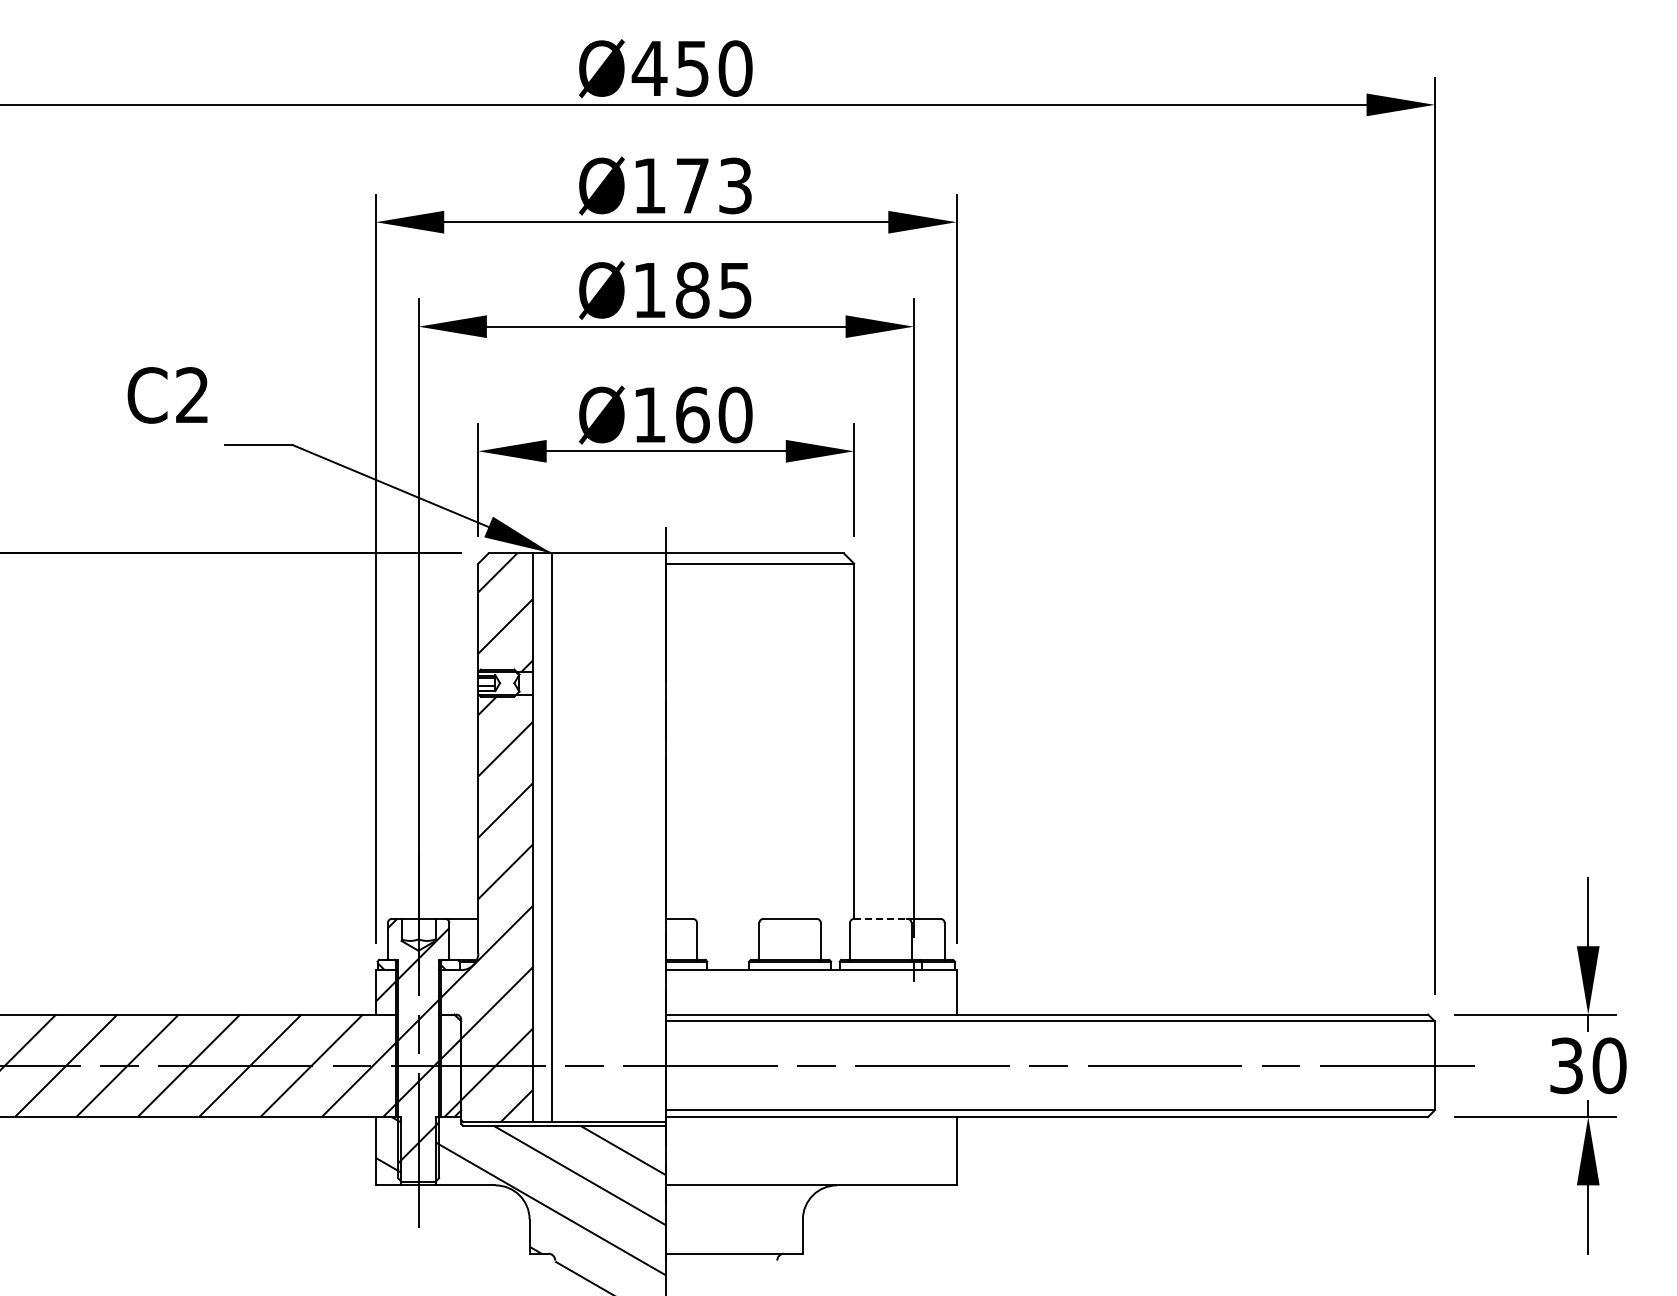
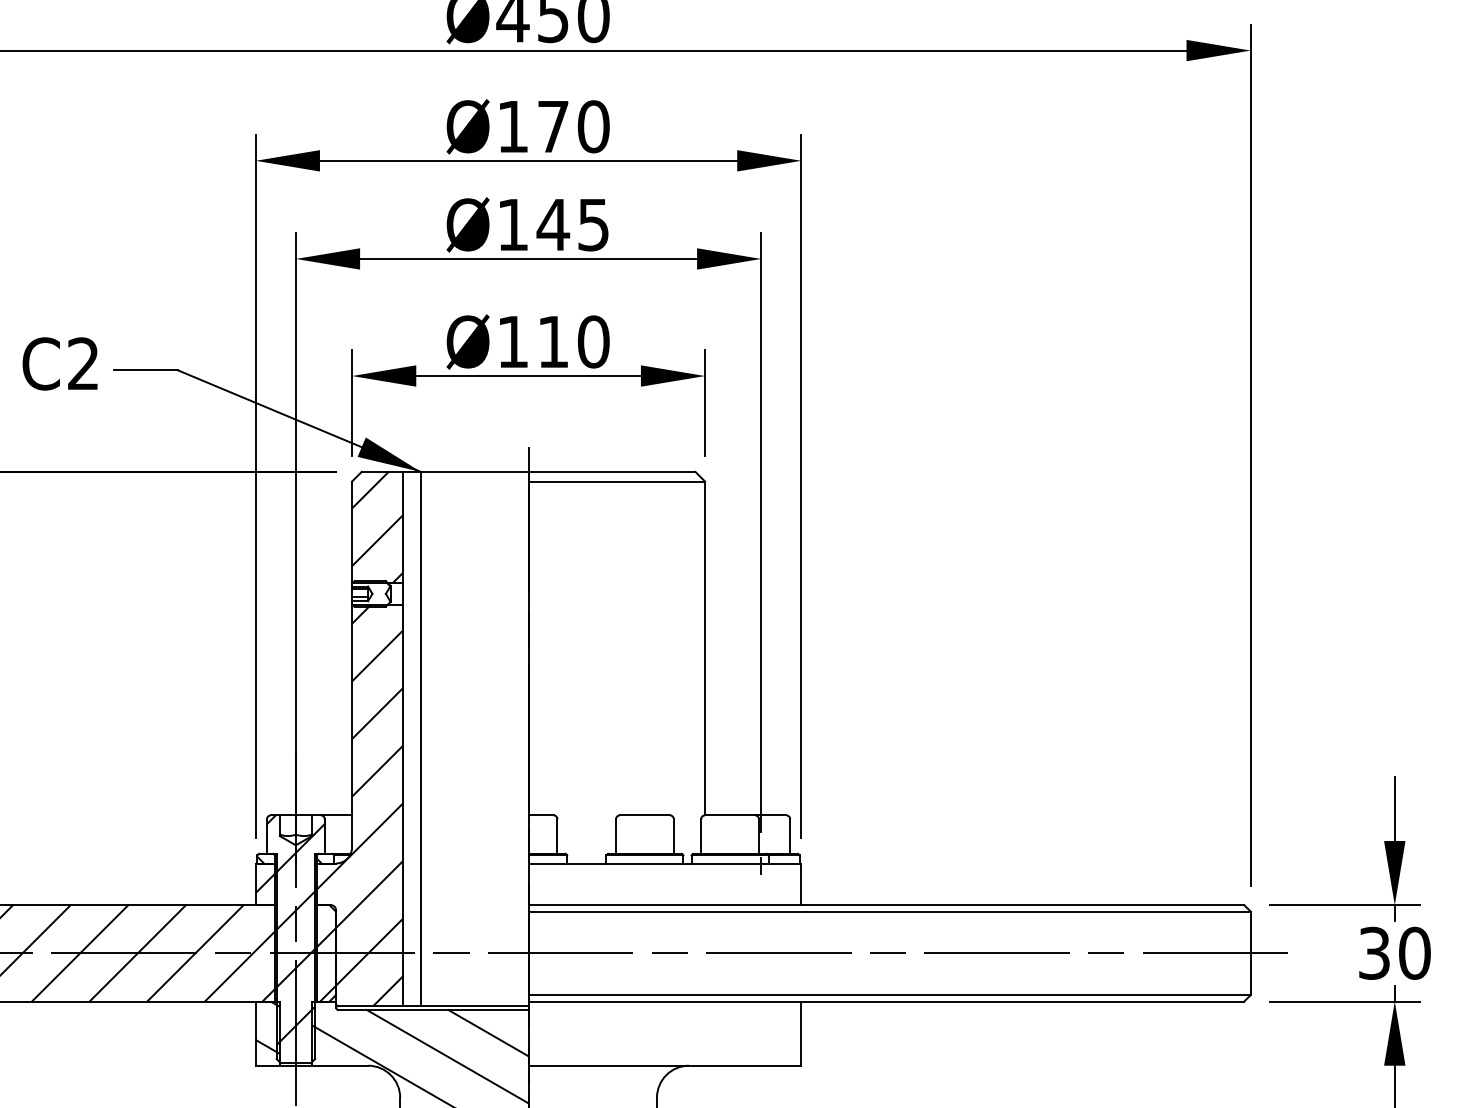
text: (735, 185) -> (593, 126), Ø173 -> Ø170
text: (692, 290) -> (553, 224), Ø185 -> Ø145
text: (167, 395) -> (60, 364), moved
text: (692, 414) -> (553, 341), Ø160 -> Ø110
line: (880, 918) -> (729, 814), dashed -> solid

